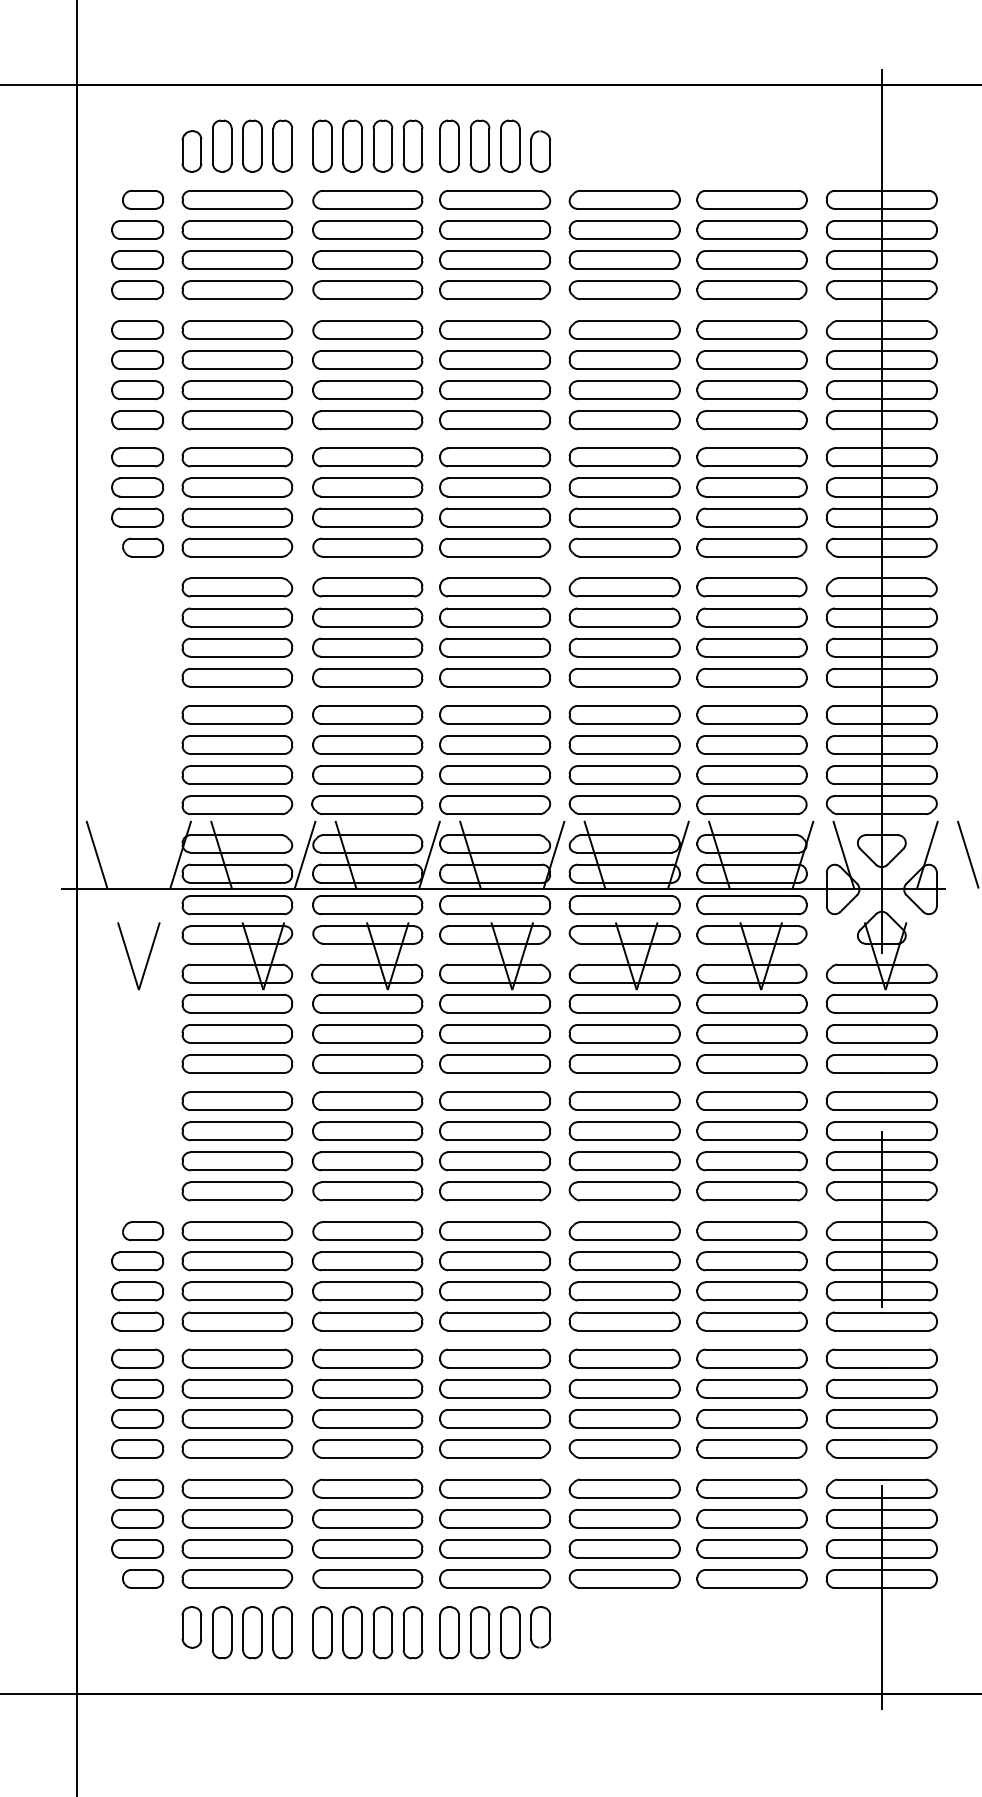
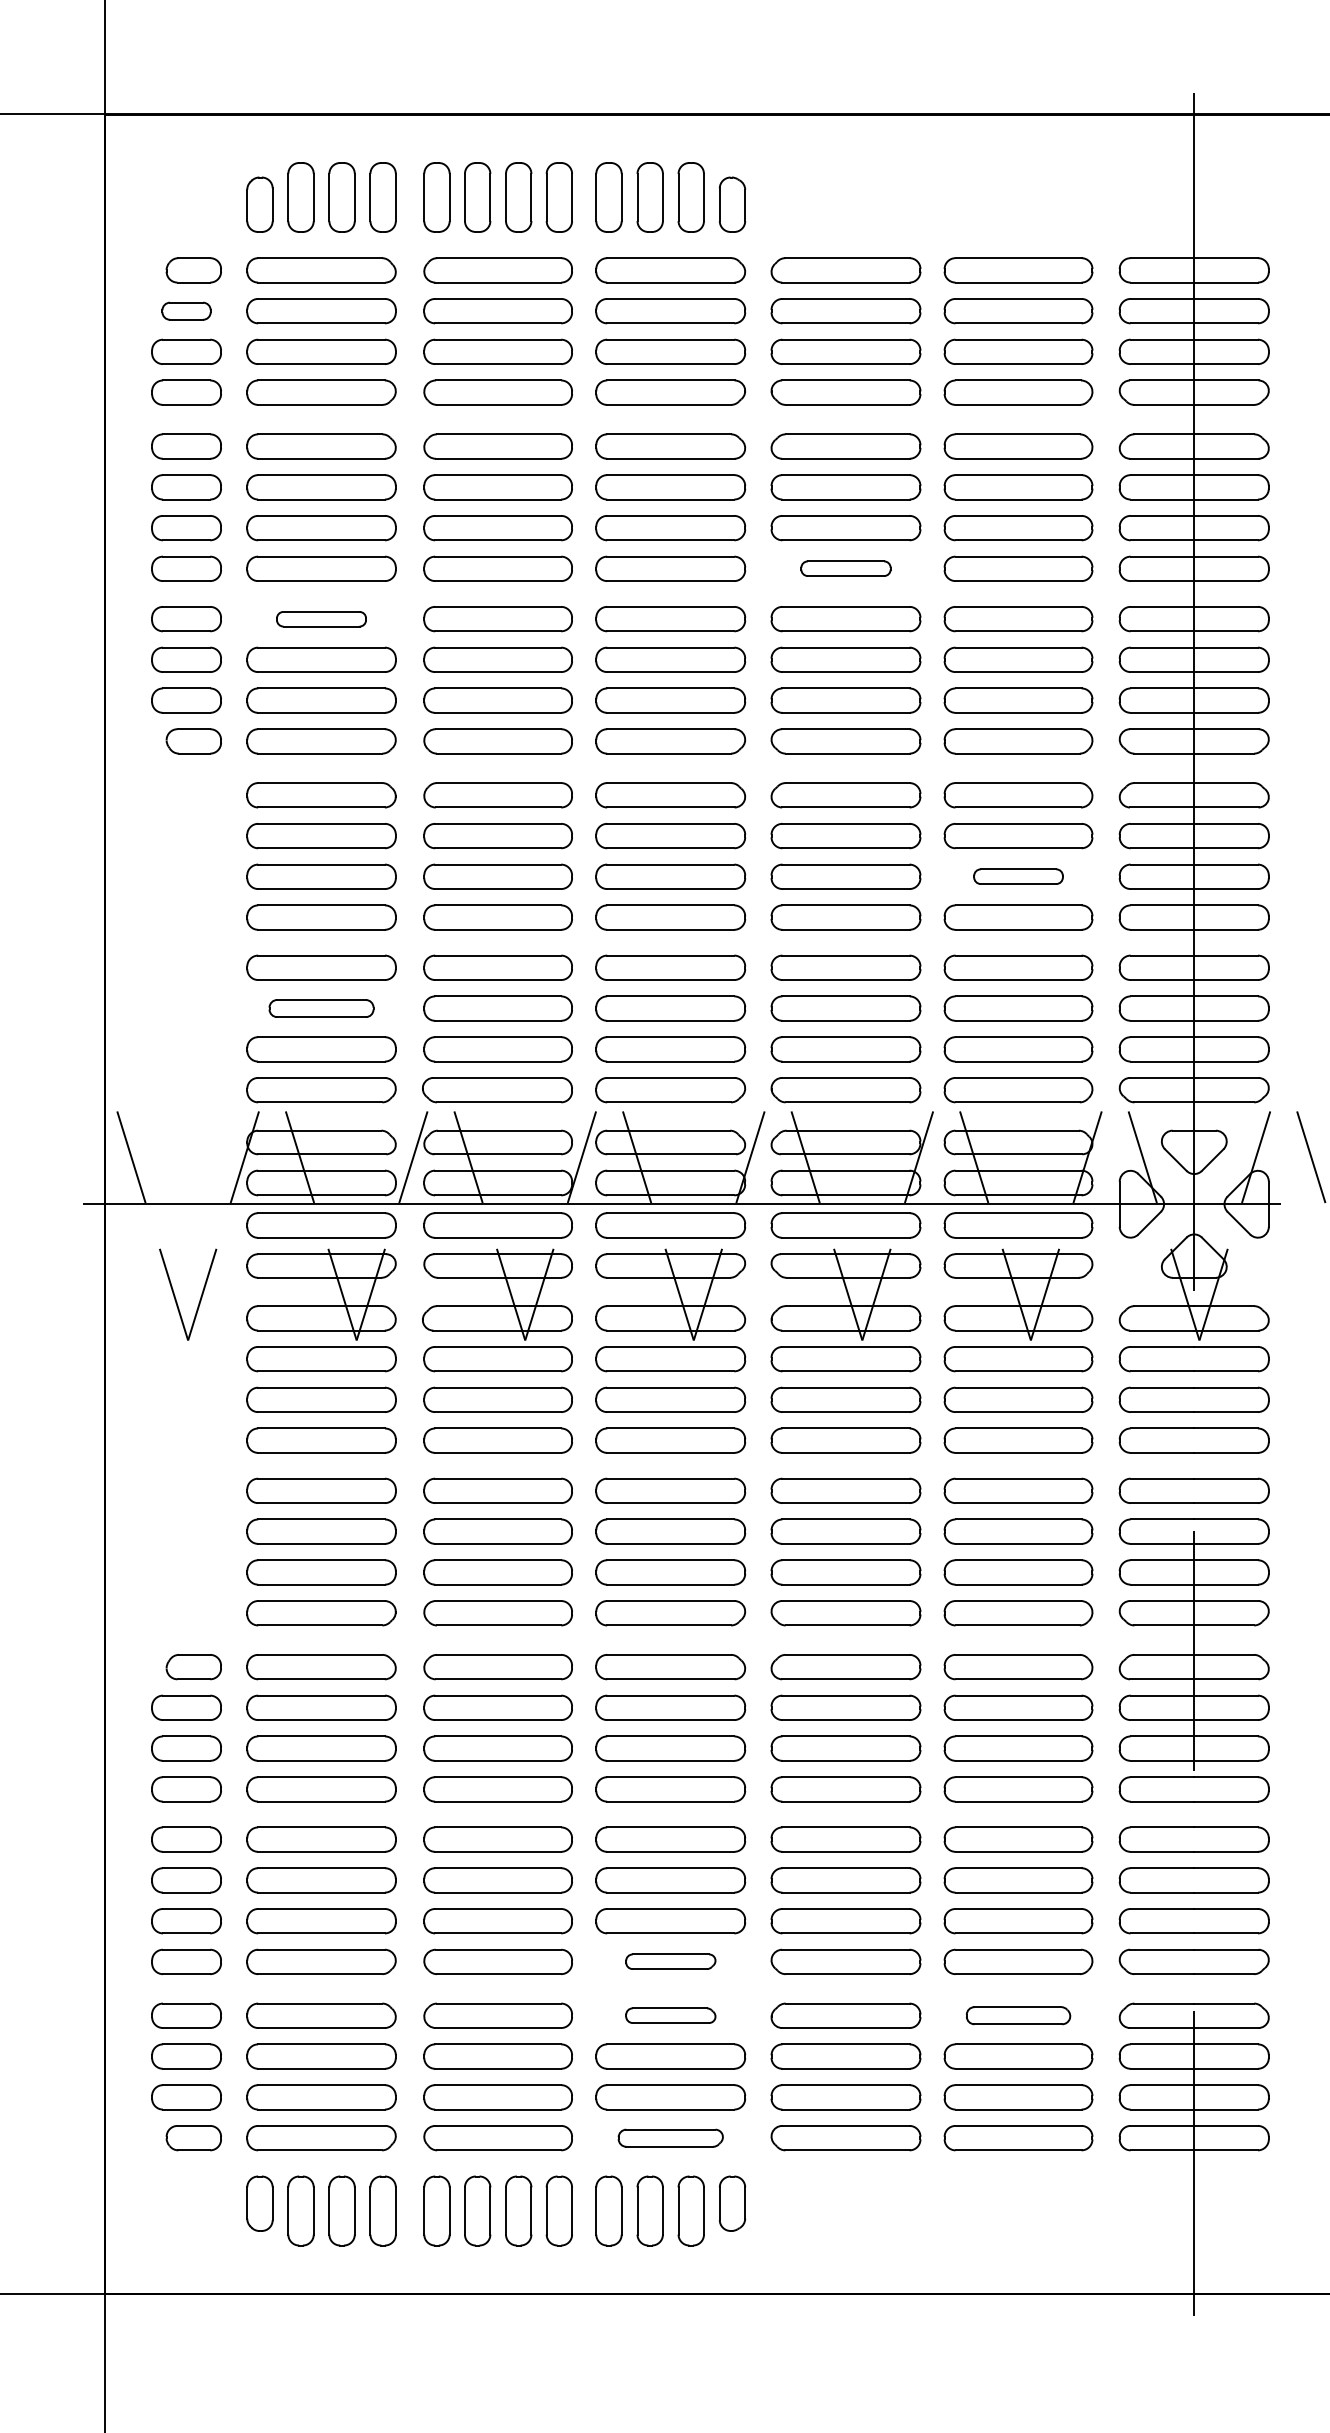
part: (137, 230) -> (186, 311), size x0.7
part: (624, 420) -> (845, 568), size x0.6
part: (237, 457) -> (321, 619), size x0.6
part: (752, 647) -> (1018, 876), size x0.6
part: (237, 744) -> (321, 1008), size x0.7
part: (495, 1448) -> (670, 1961), size x0.6
part: (495, 1488) -> (670, 2015), size x0.6
part: (752, 1488) -> (1018, 2015), size x0.7
part: (495, 1579) -> (670, 2138), size x0.7

